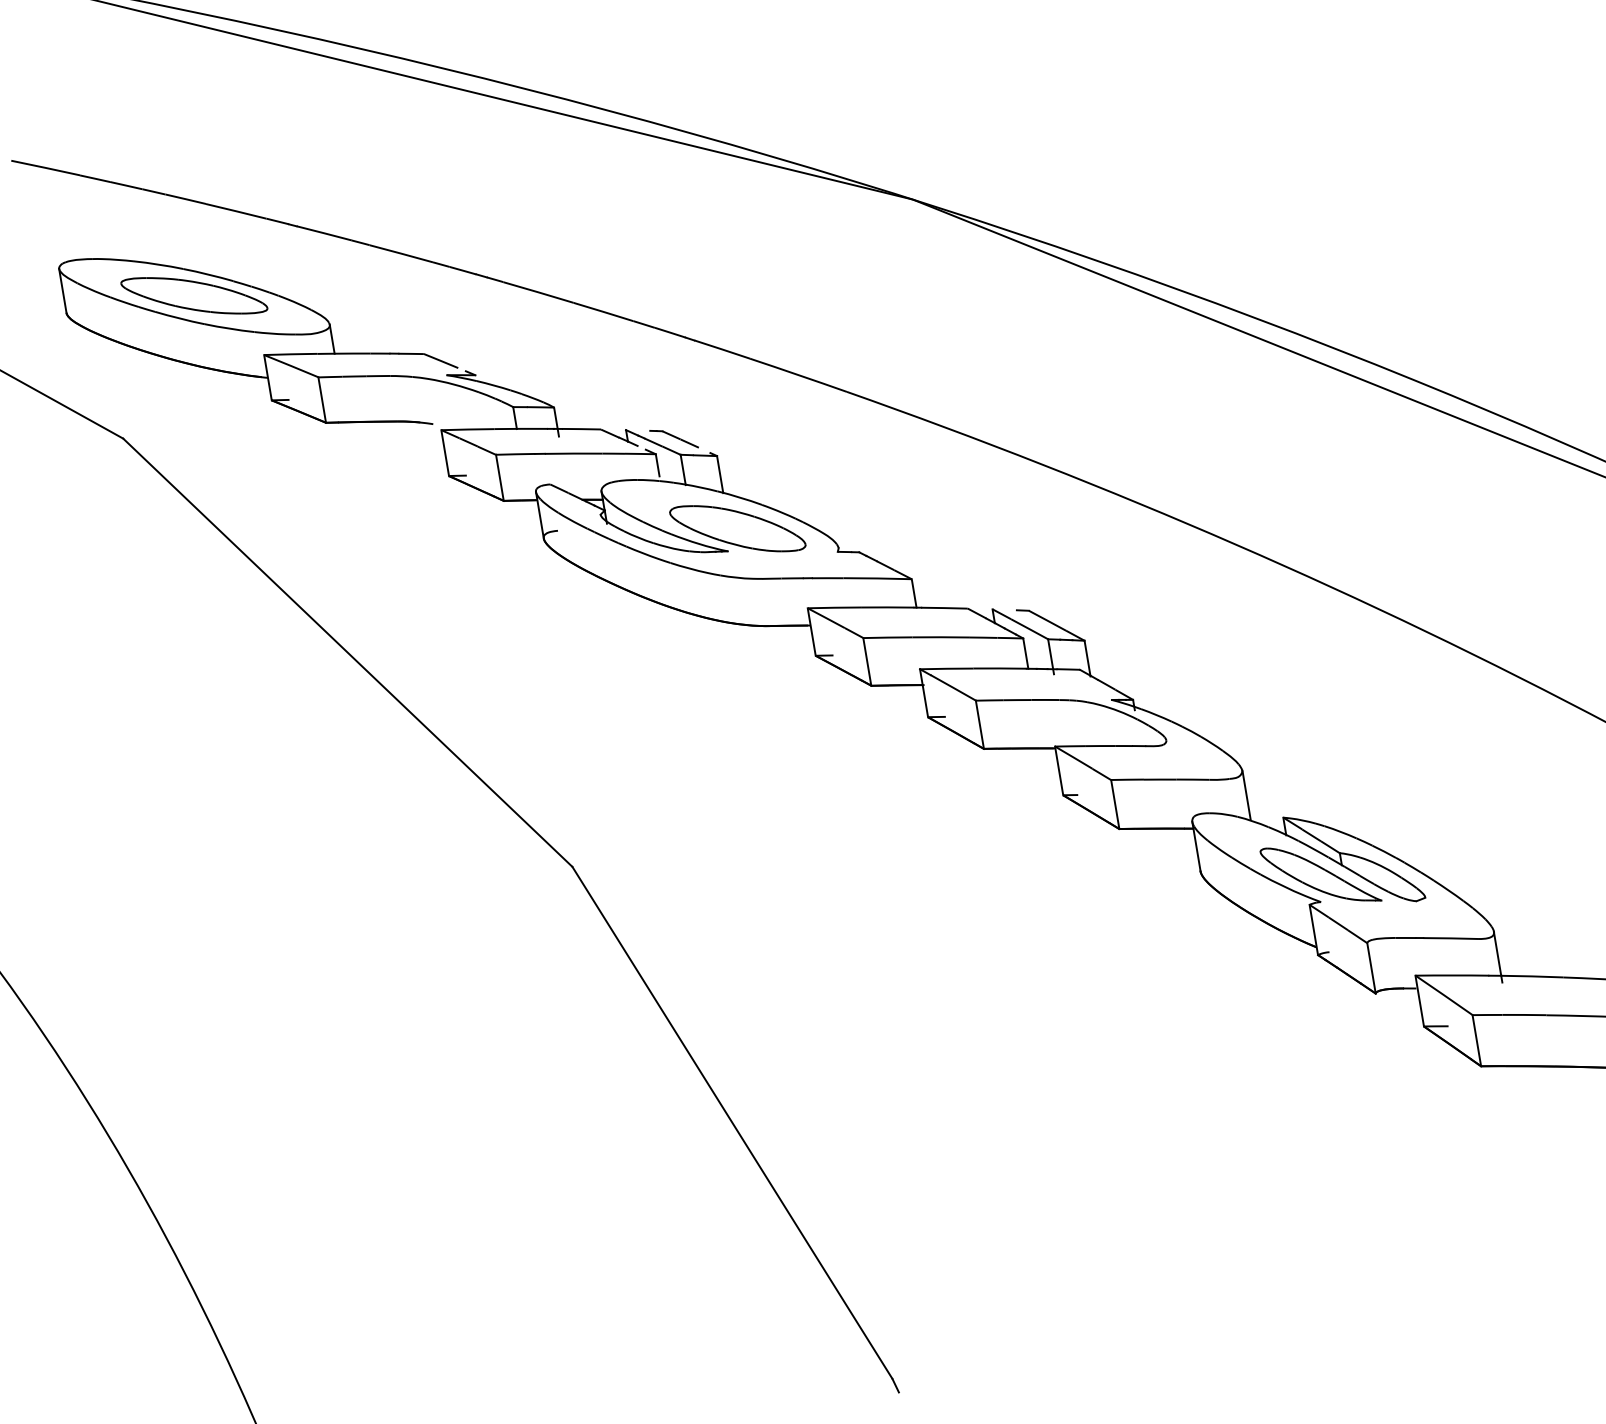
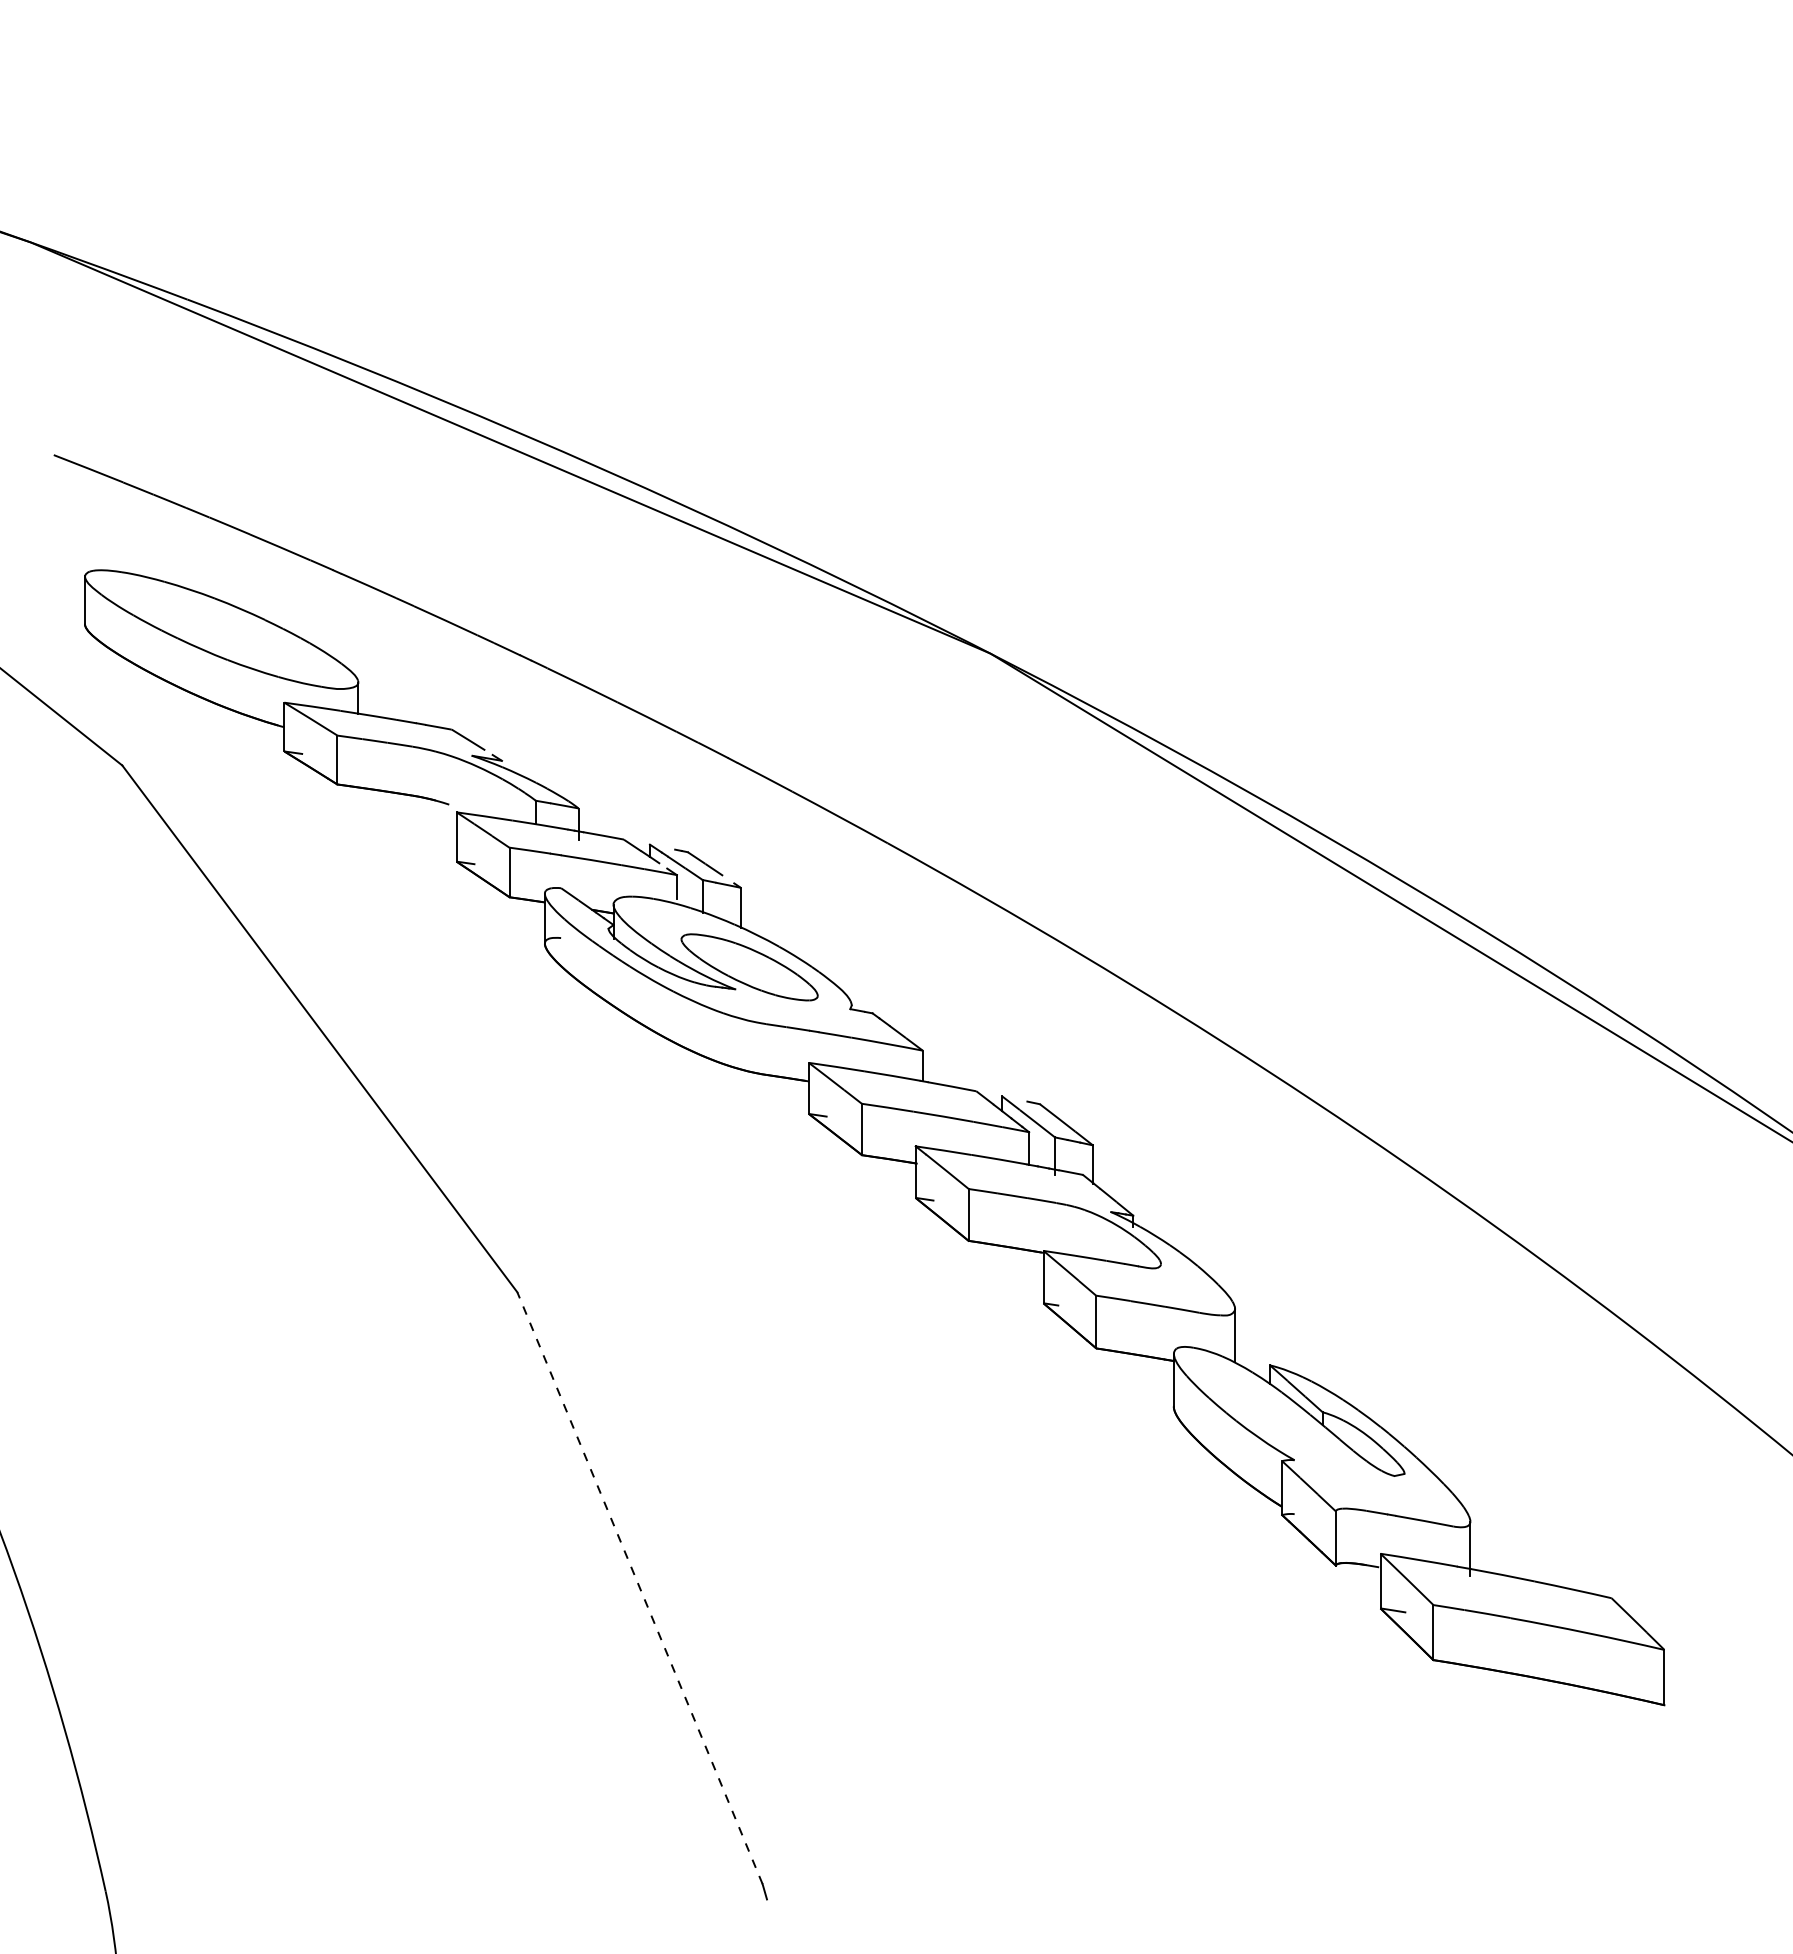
part: (194, 295) -> (221, 628), removed
part: (1320, 874) -> (1298, 1431), removed
line: (731, 1122) -> (639, 1587), solid -> dashed

